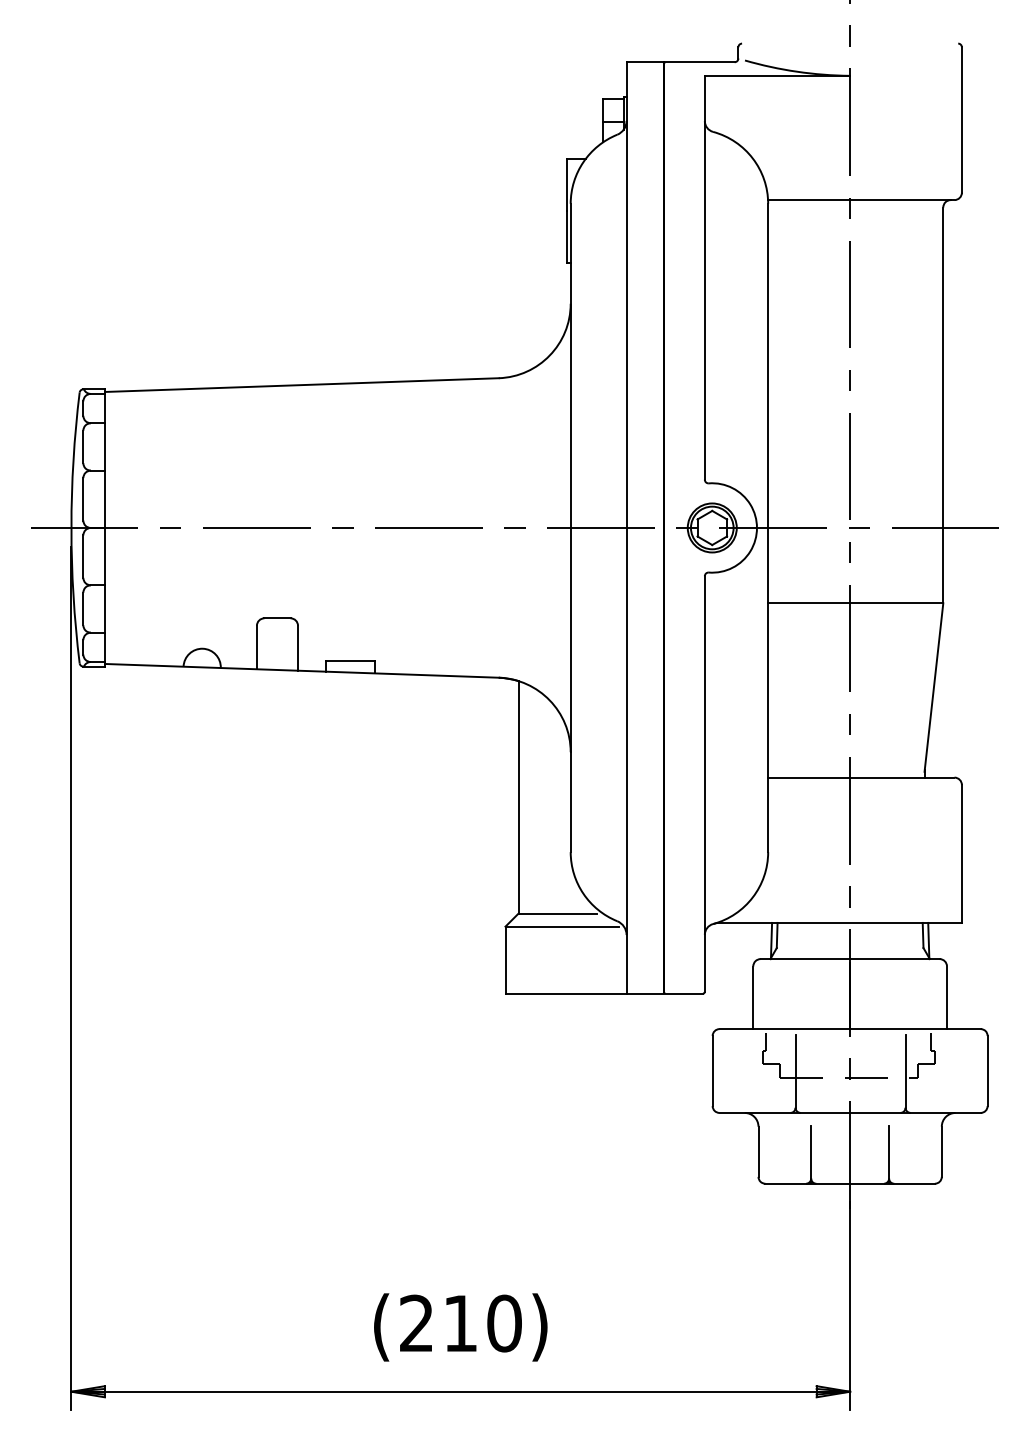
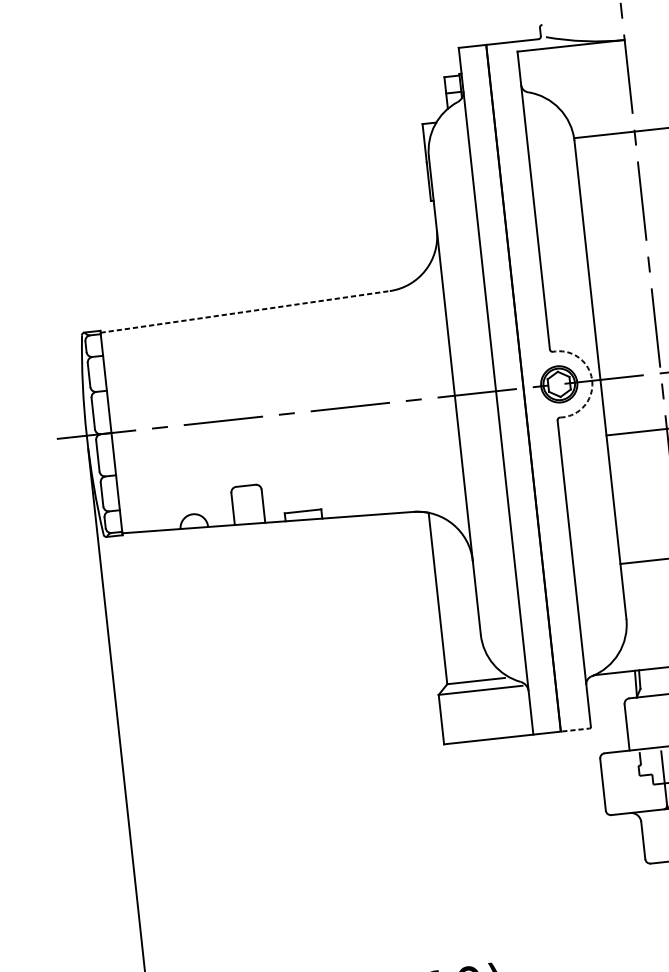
line: (302, 385) -> (245, 312), solid -> dashed
arc: (757, 527) -> (592, 380), solid -> dashed
line: (684, 993) -> (576, 729), solid -> dashed

